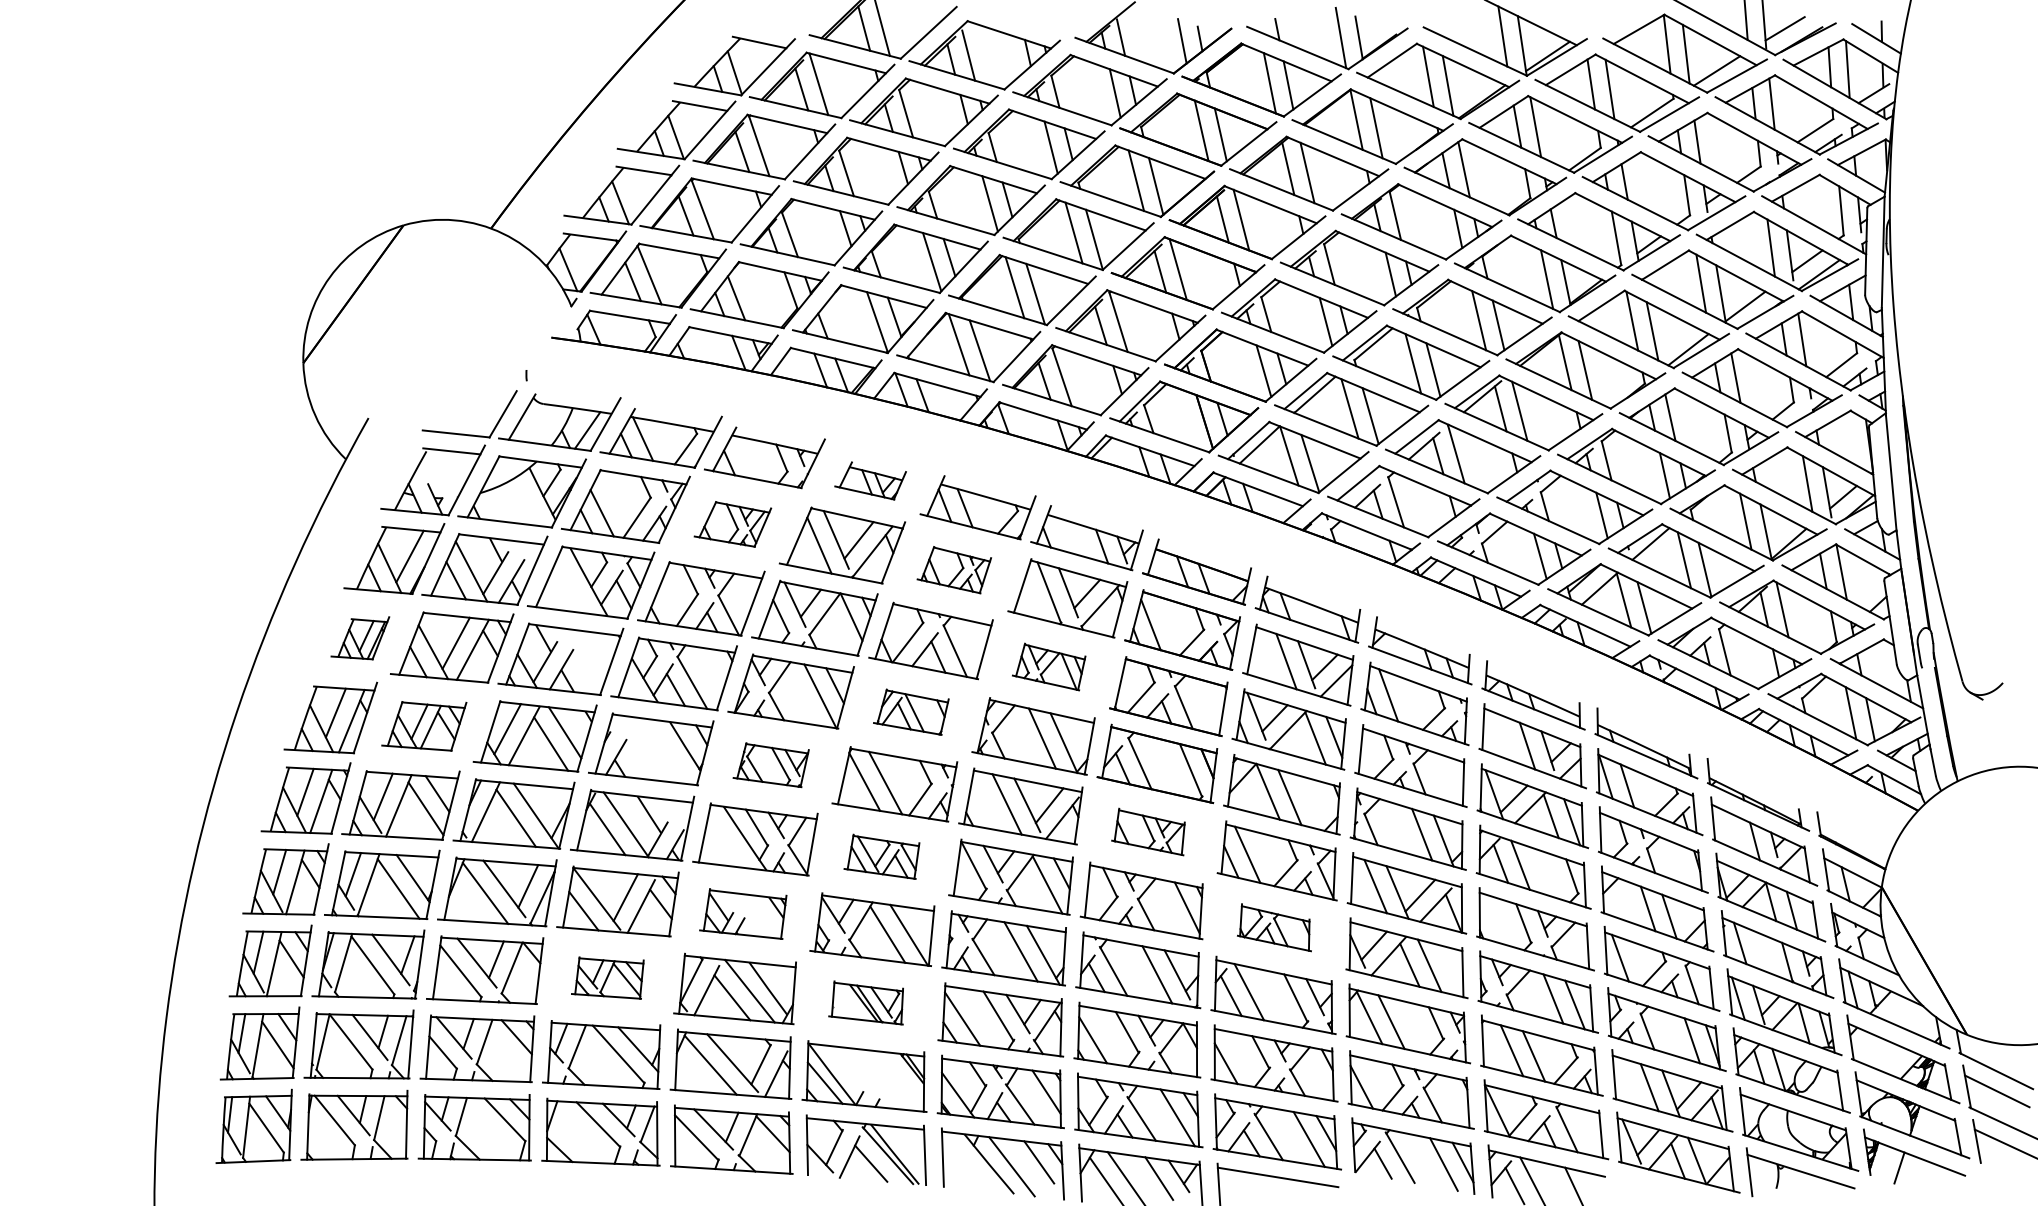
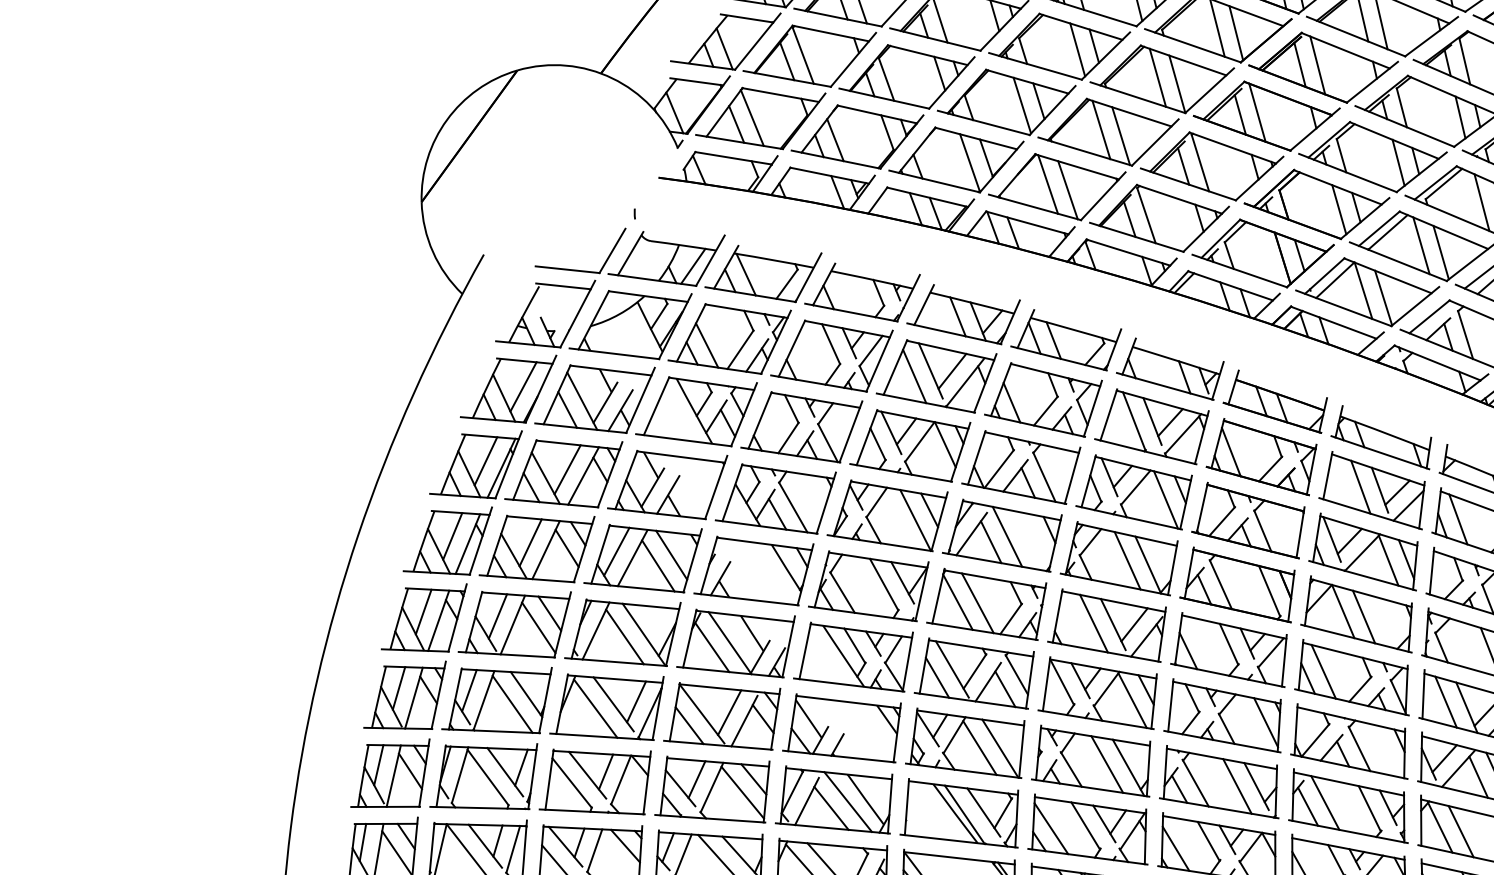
part: (870, 480) -> (963, 314), size x1.67
part: (732, 524) -> (831, 356), size x1.67
part: (954, 569) -> (1043, 399), size x1.67
part: (360, 638) -> (476, 465), size x1.67
part: (1048, 666) -> (1133, 491), size x1.67
part: (911, 711) -> (1002, 534), size x1.67
part: (424, 726) -> (537, 549), size x1.43
part: (770, 764) -> (867, 585), size x1.67
part: (1148, 831) -> (1228, 649), size x1.67
part: (881, 856) -> (973, 673), size x1.67
part: (742, 913) -> (841, 727), size x1.43
part: (1274, 927) -> (1349, 741), size x1.67
part: (607, 977) -> (712, 788), size x1.67
part: (865, 1002) -> (958, 812), size x1.67

